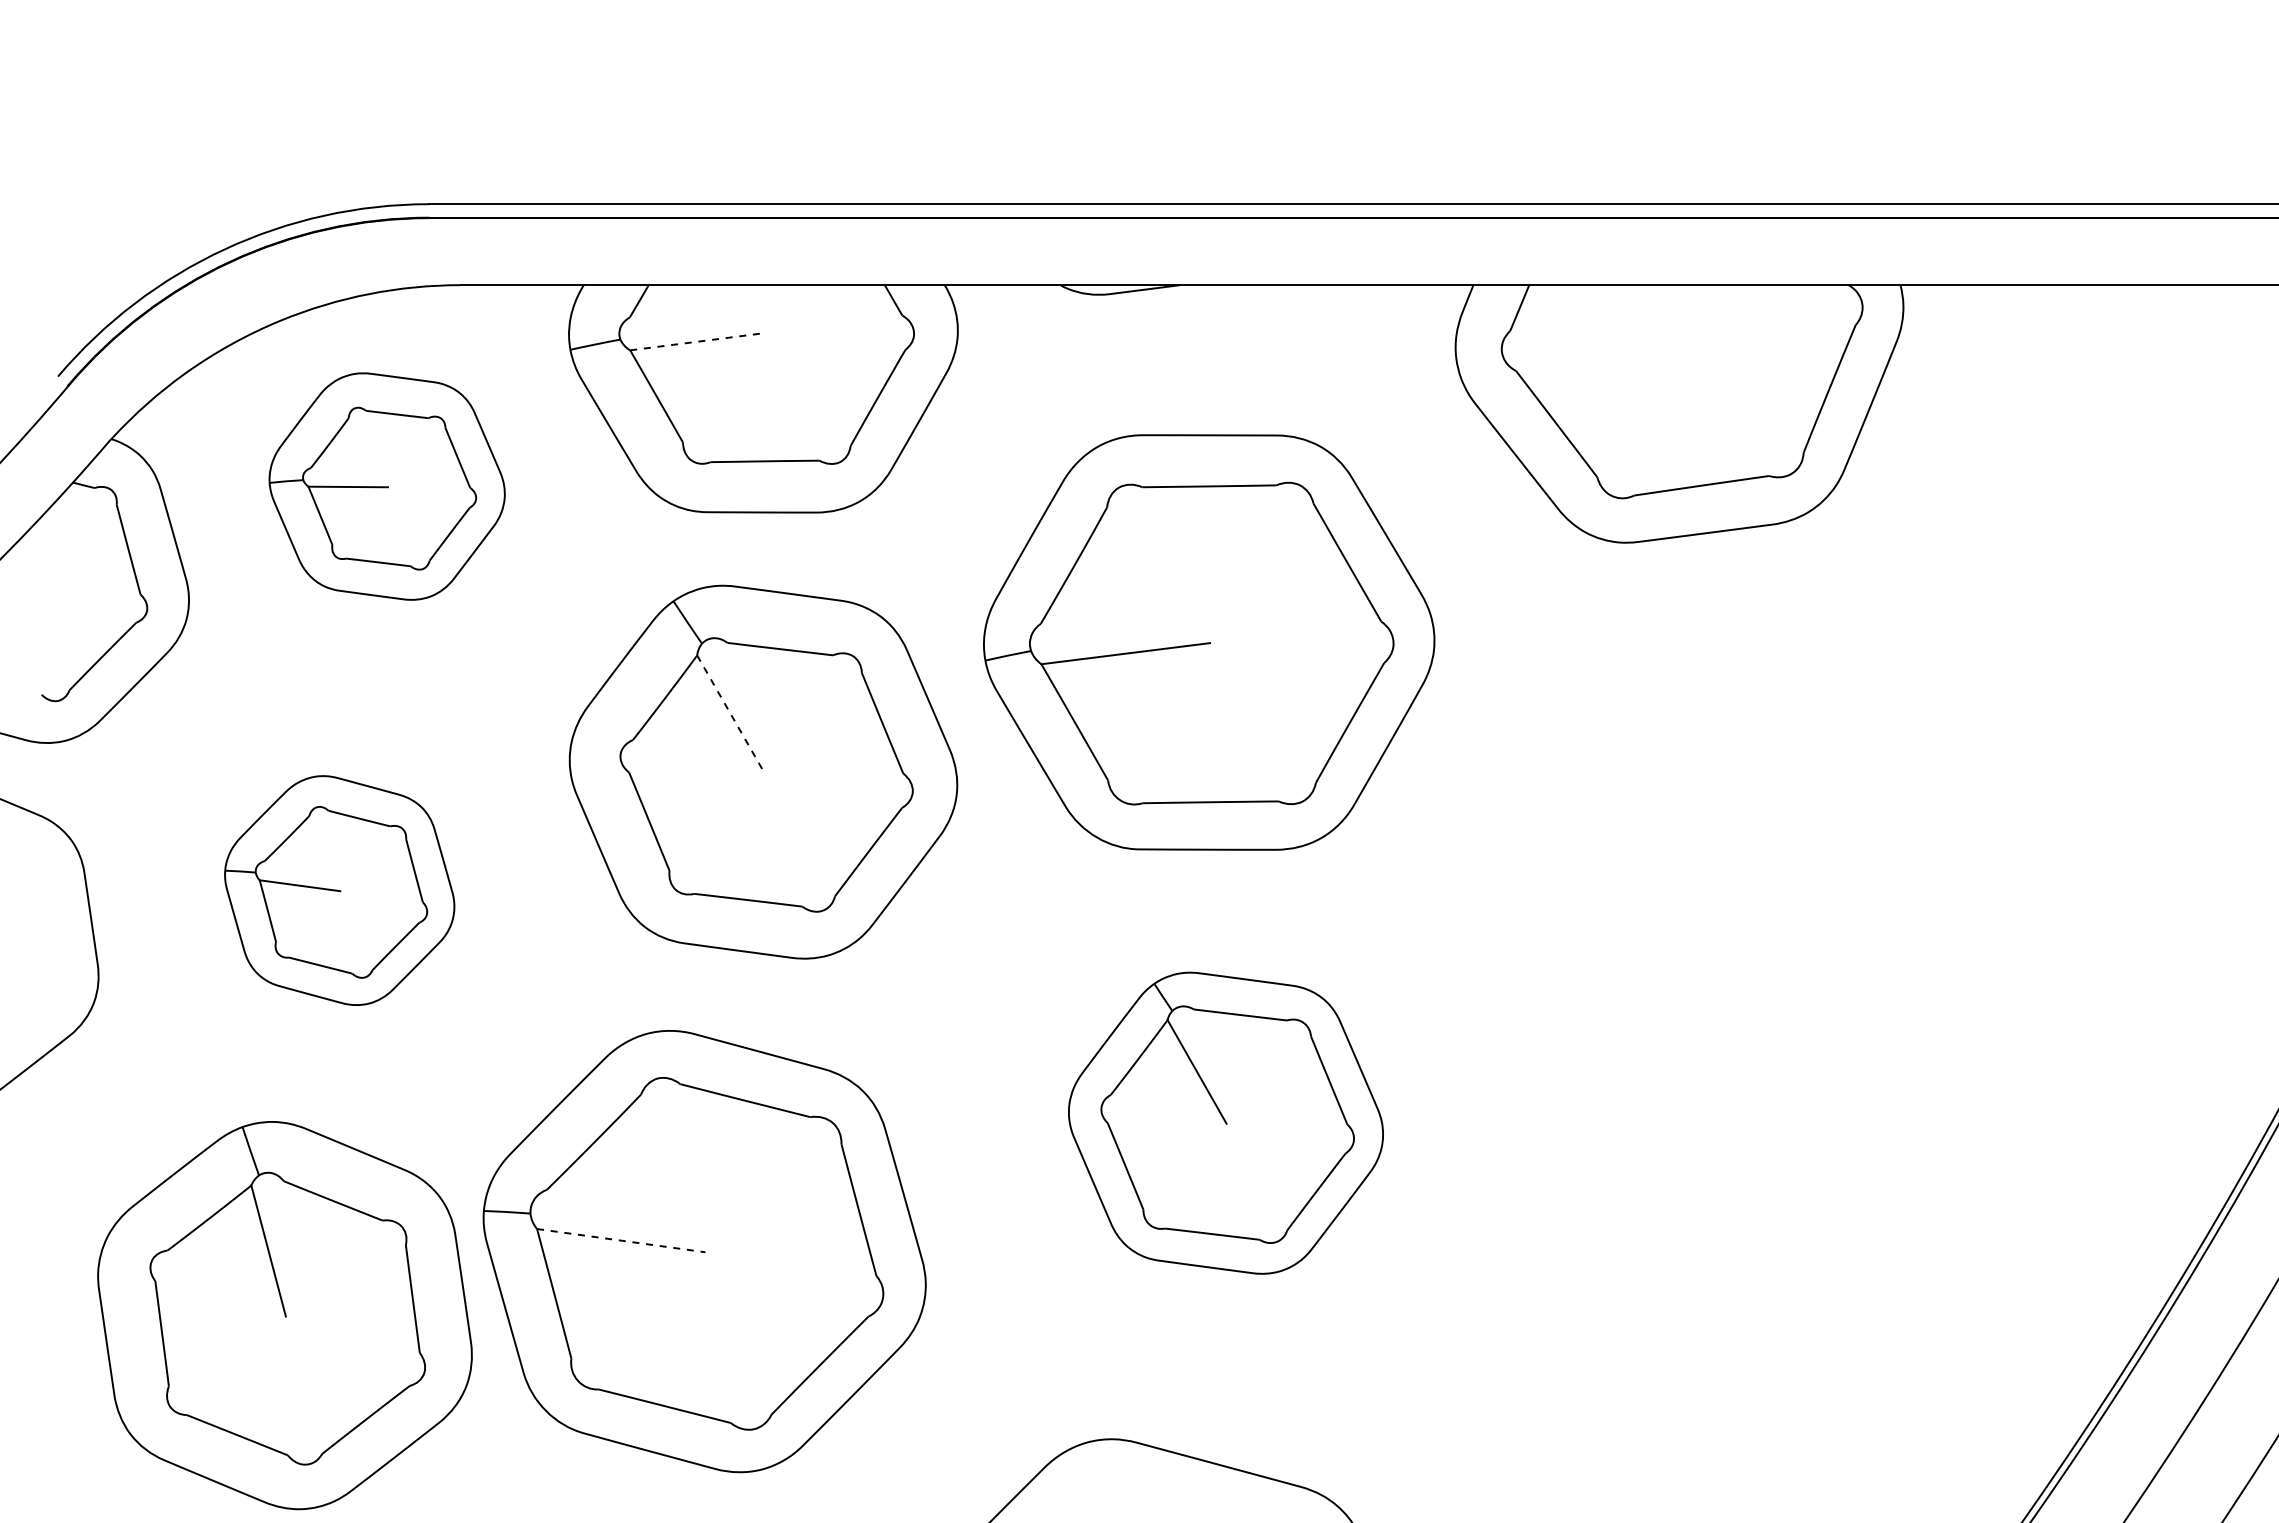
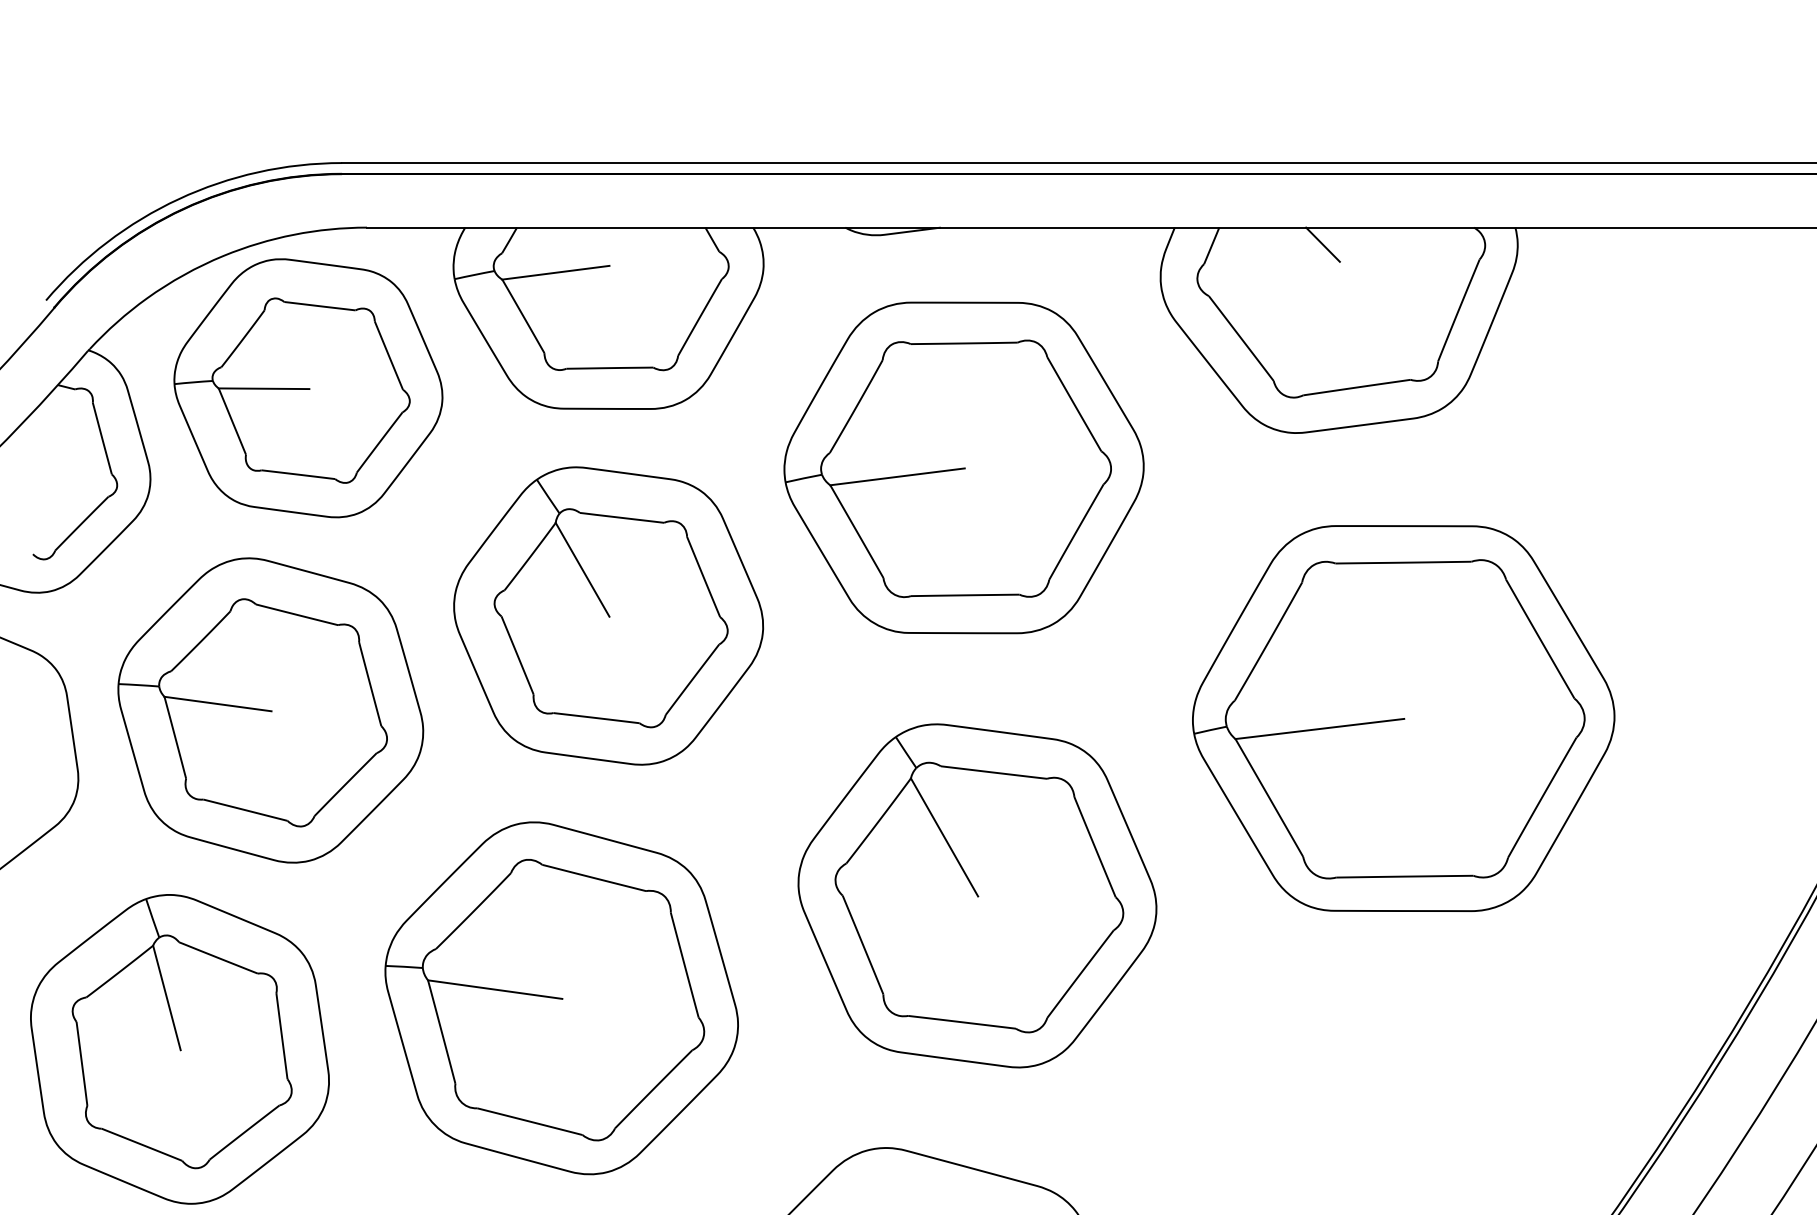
line: (1659, 306) -> (1323, 244), added
line: (697, 341) -> (556, 272), dashed -> solid
part: (387, 486) -> (308, 388), size x1.43
part: (1209, 642) -> (964, 467), moved
line: (730, 714) -> (582, 570), dashed -> solid
part: (339, 890) -> (270, 710), size x1.67
part: (1760, 900) -> (1403, 718), added
part: (1225, 1123) -> (977, 896), size x1.43
line: (621, 1240) -> (495, 989), dashed -> solid
part: (284, 1315) -> (179, 1049), moved

